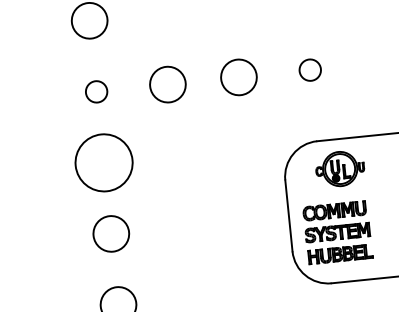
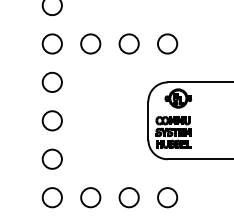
circle: (309, 69) -> (167, 43), size x1.67
circle: (95, 91) -> (51, 43), size x1.67
circle: (102, 163) -> (51, 82), size x0.62

